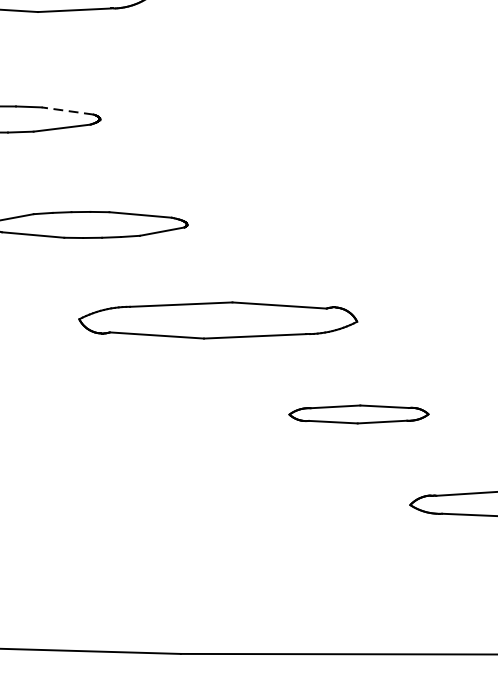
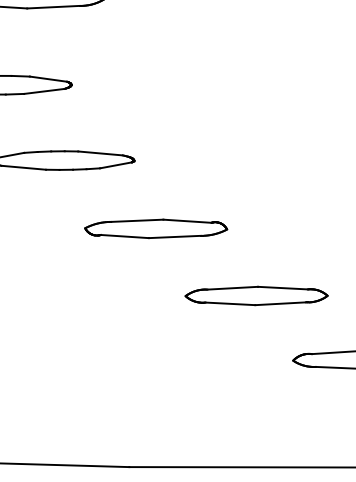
line: (67, 111) -> (48, 79), dashed -> solid
part: (218, 320) -> (156, 228), size x0.71
part: (358, 413) -> (256, 295), size x1.43

